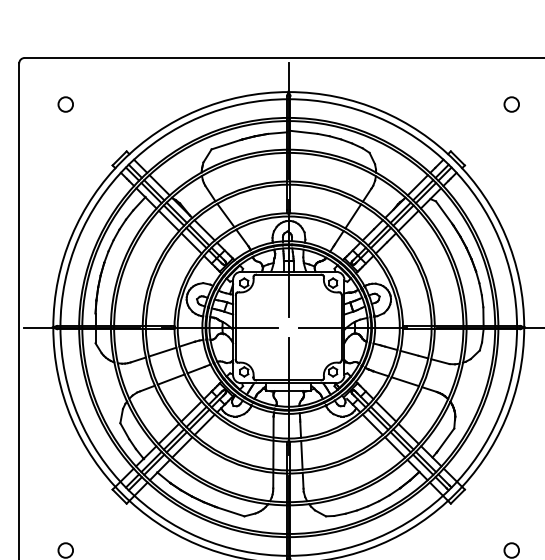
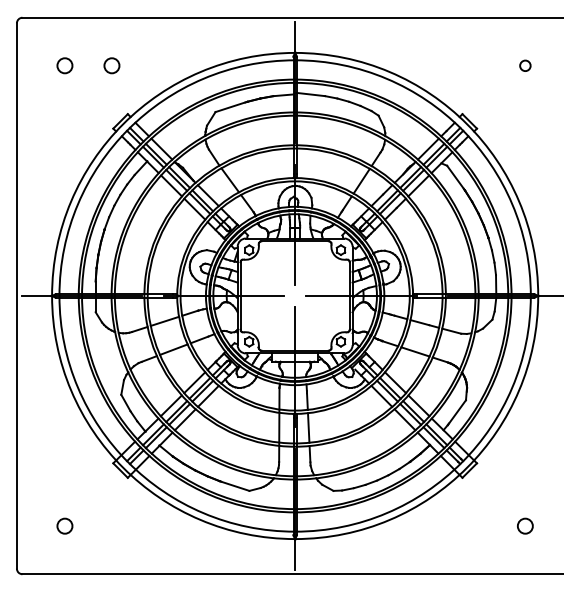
circle: (110, 104) -> (111, 65), added
circle: (511, 104) -> (525, 65), size x0.7

